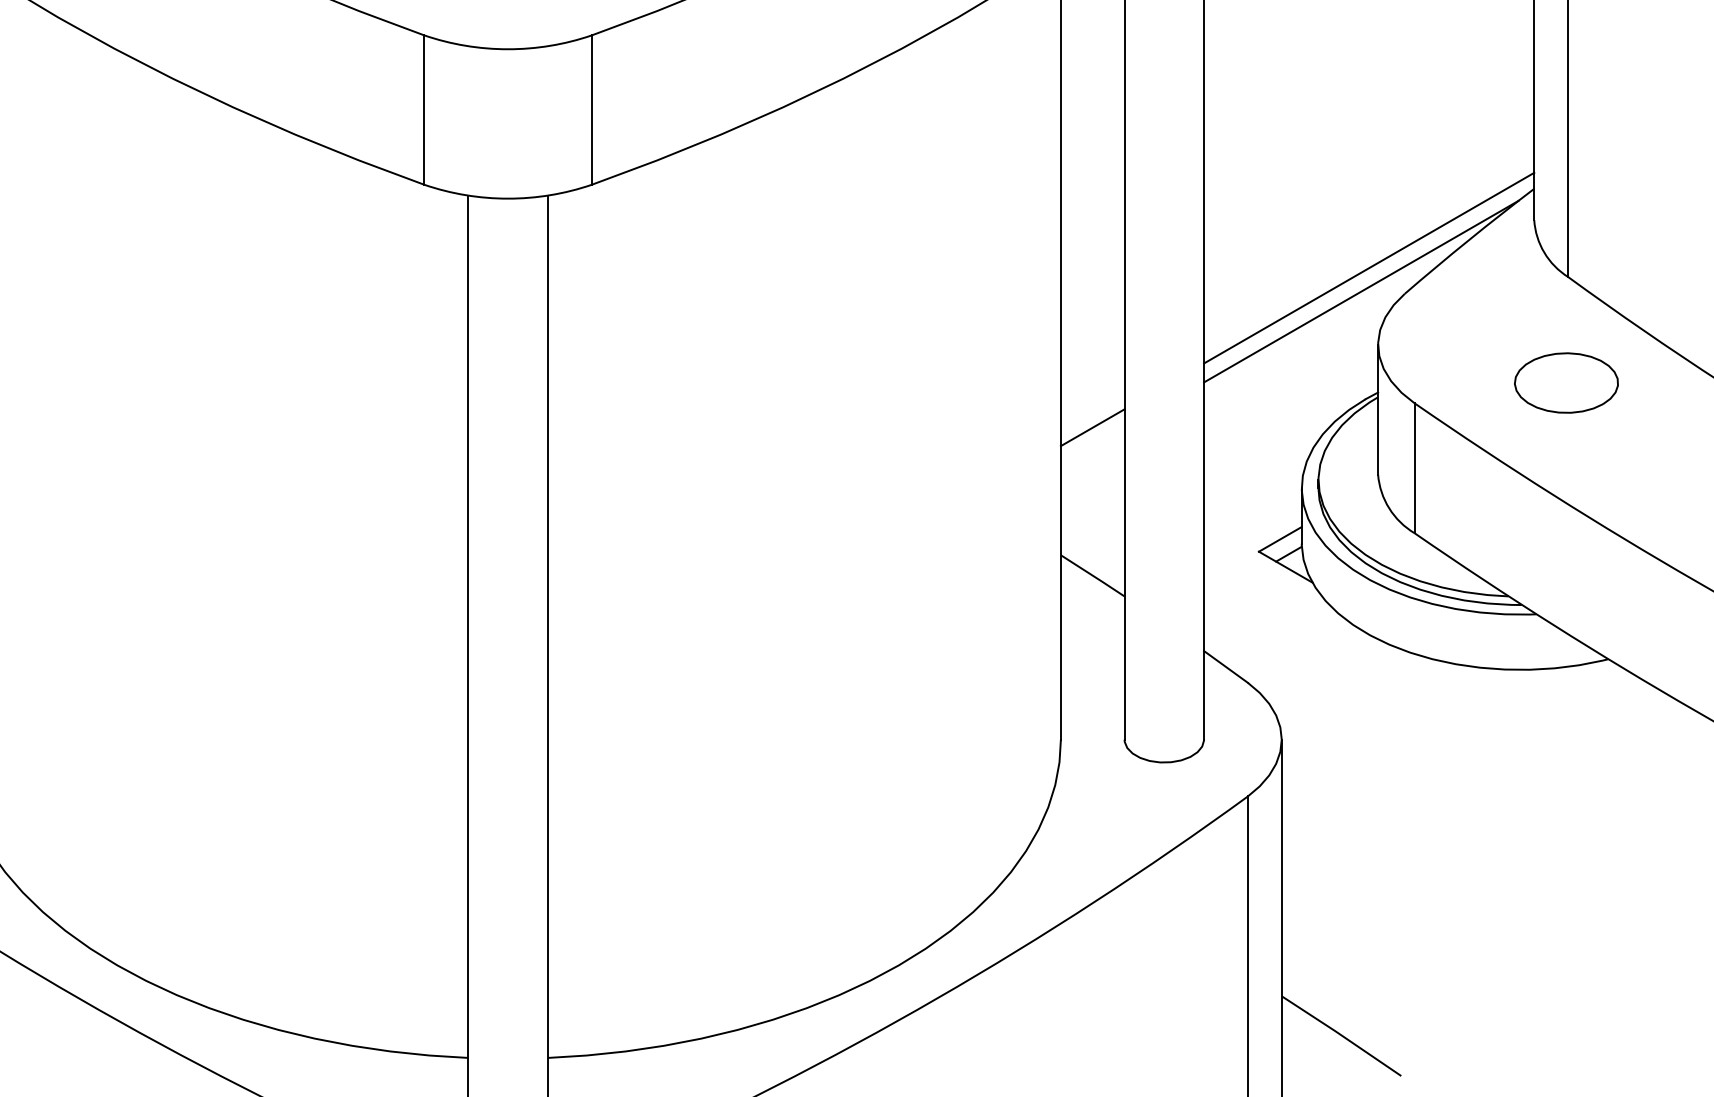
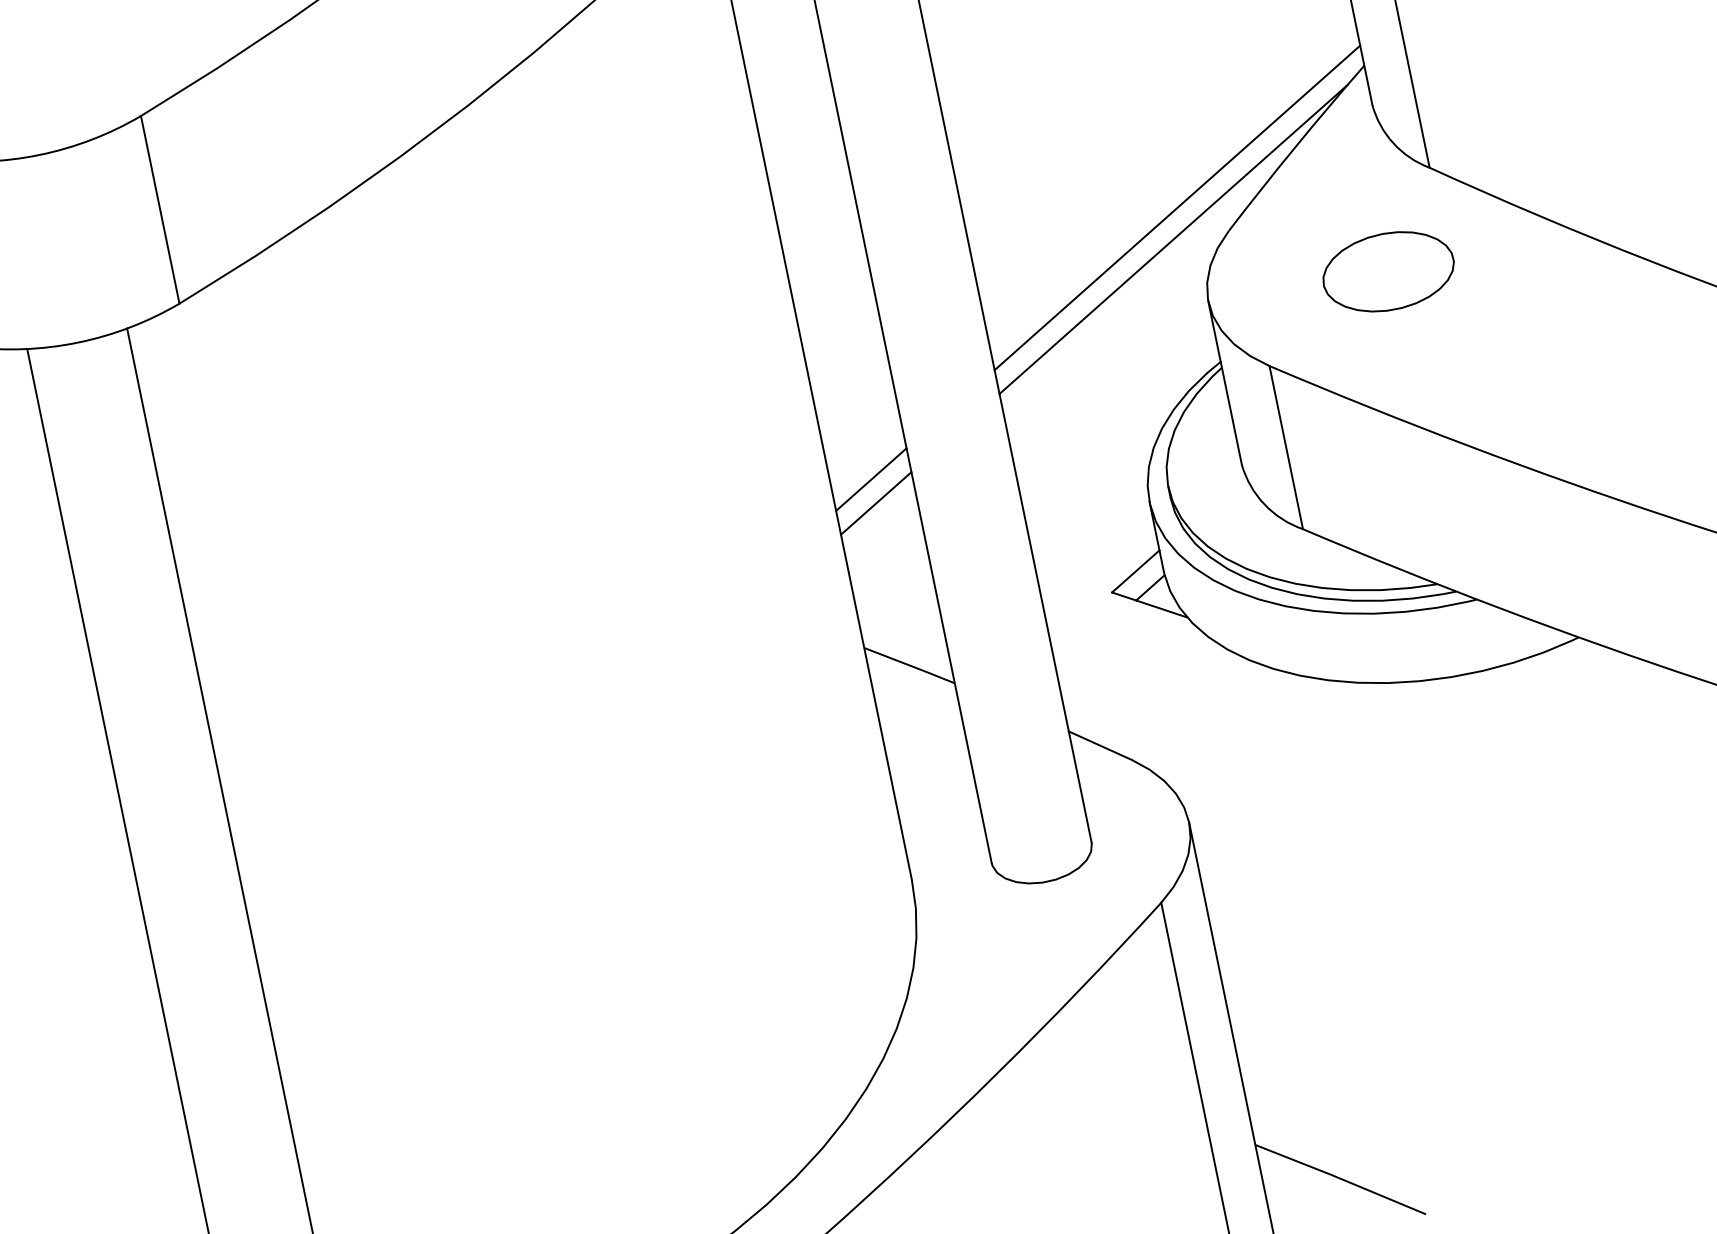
part: (1566, 382) -> (1388, 271), moved
line: (1092, 446) -> (875, 503), added

